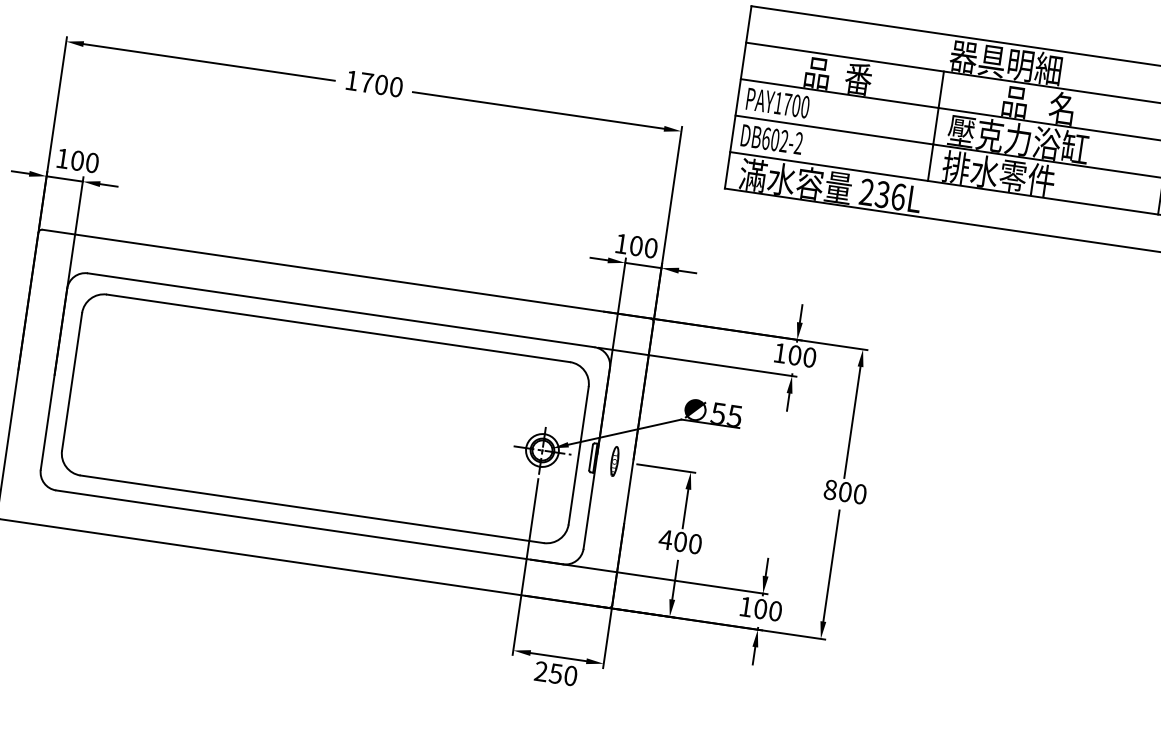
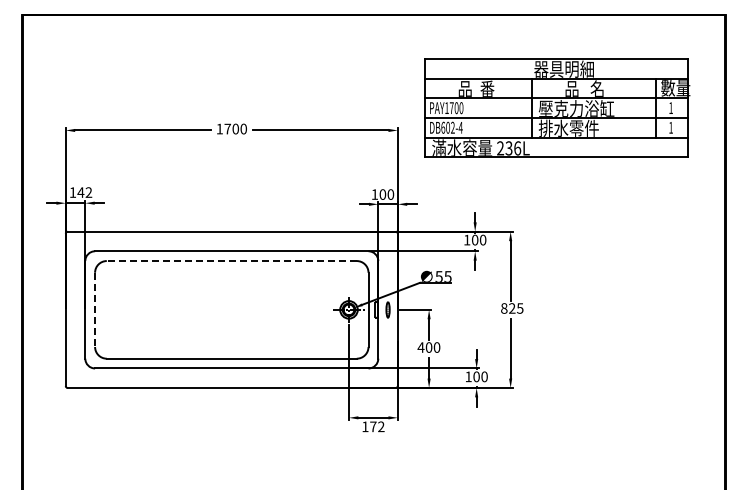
text: (798, 142) -> (460, 127), DB602-2 -> DB602-4
text: (84, 161) -> (84, 192), 100 -> 142
line: (337, 329) -> (231, 261), solid -> dashed
line: (72, 383) -> (95, 310), solid -> dashed
text: (853, 493) -> (516, 308), 800 -> 825
text: (556, 673) -> (373, 426), 250 -> 172

